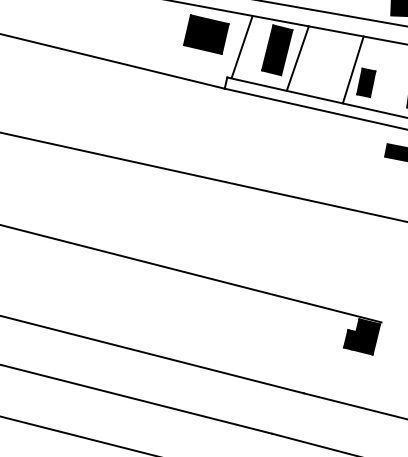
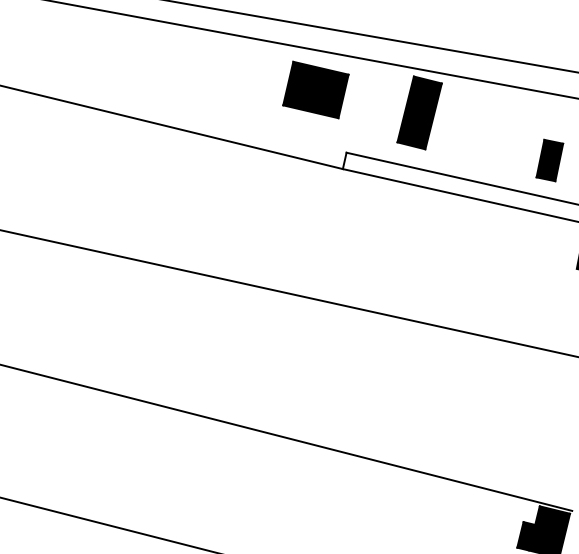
line: (241, 46) -> (367, 107), removed
line: (297, 58) -> (449, 124), removed
line: (352, 69) -> (529, 141), removed

